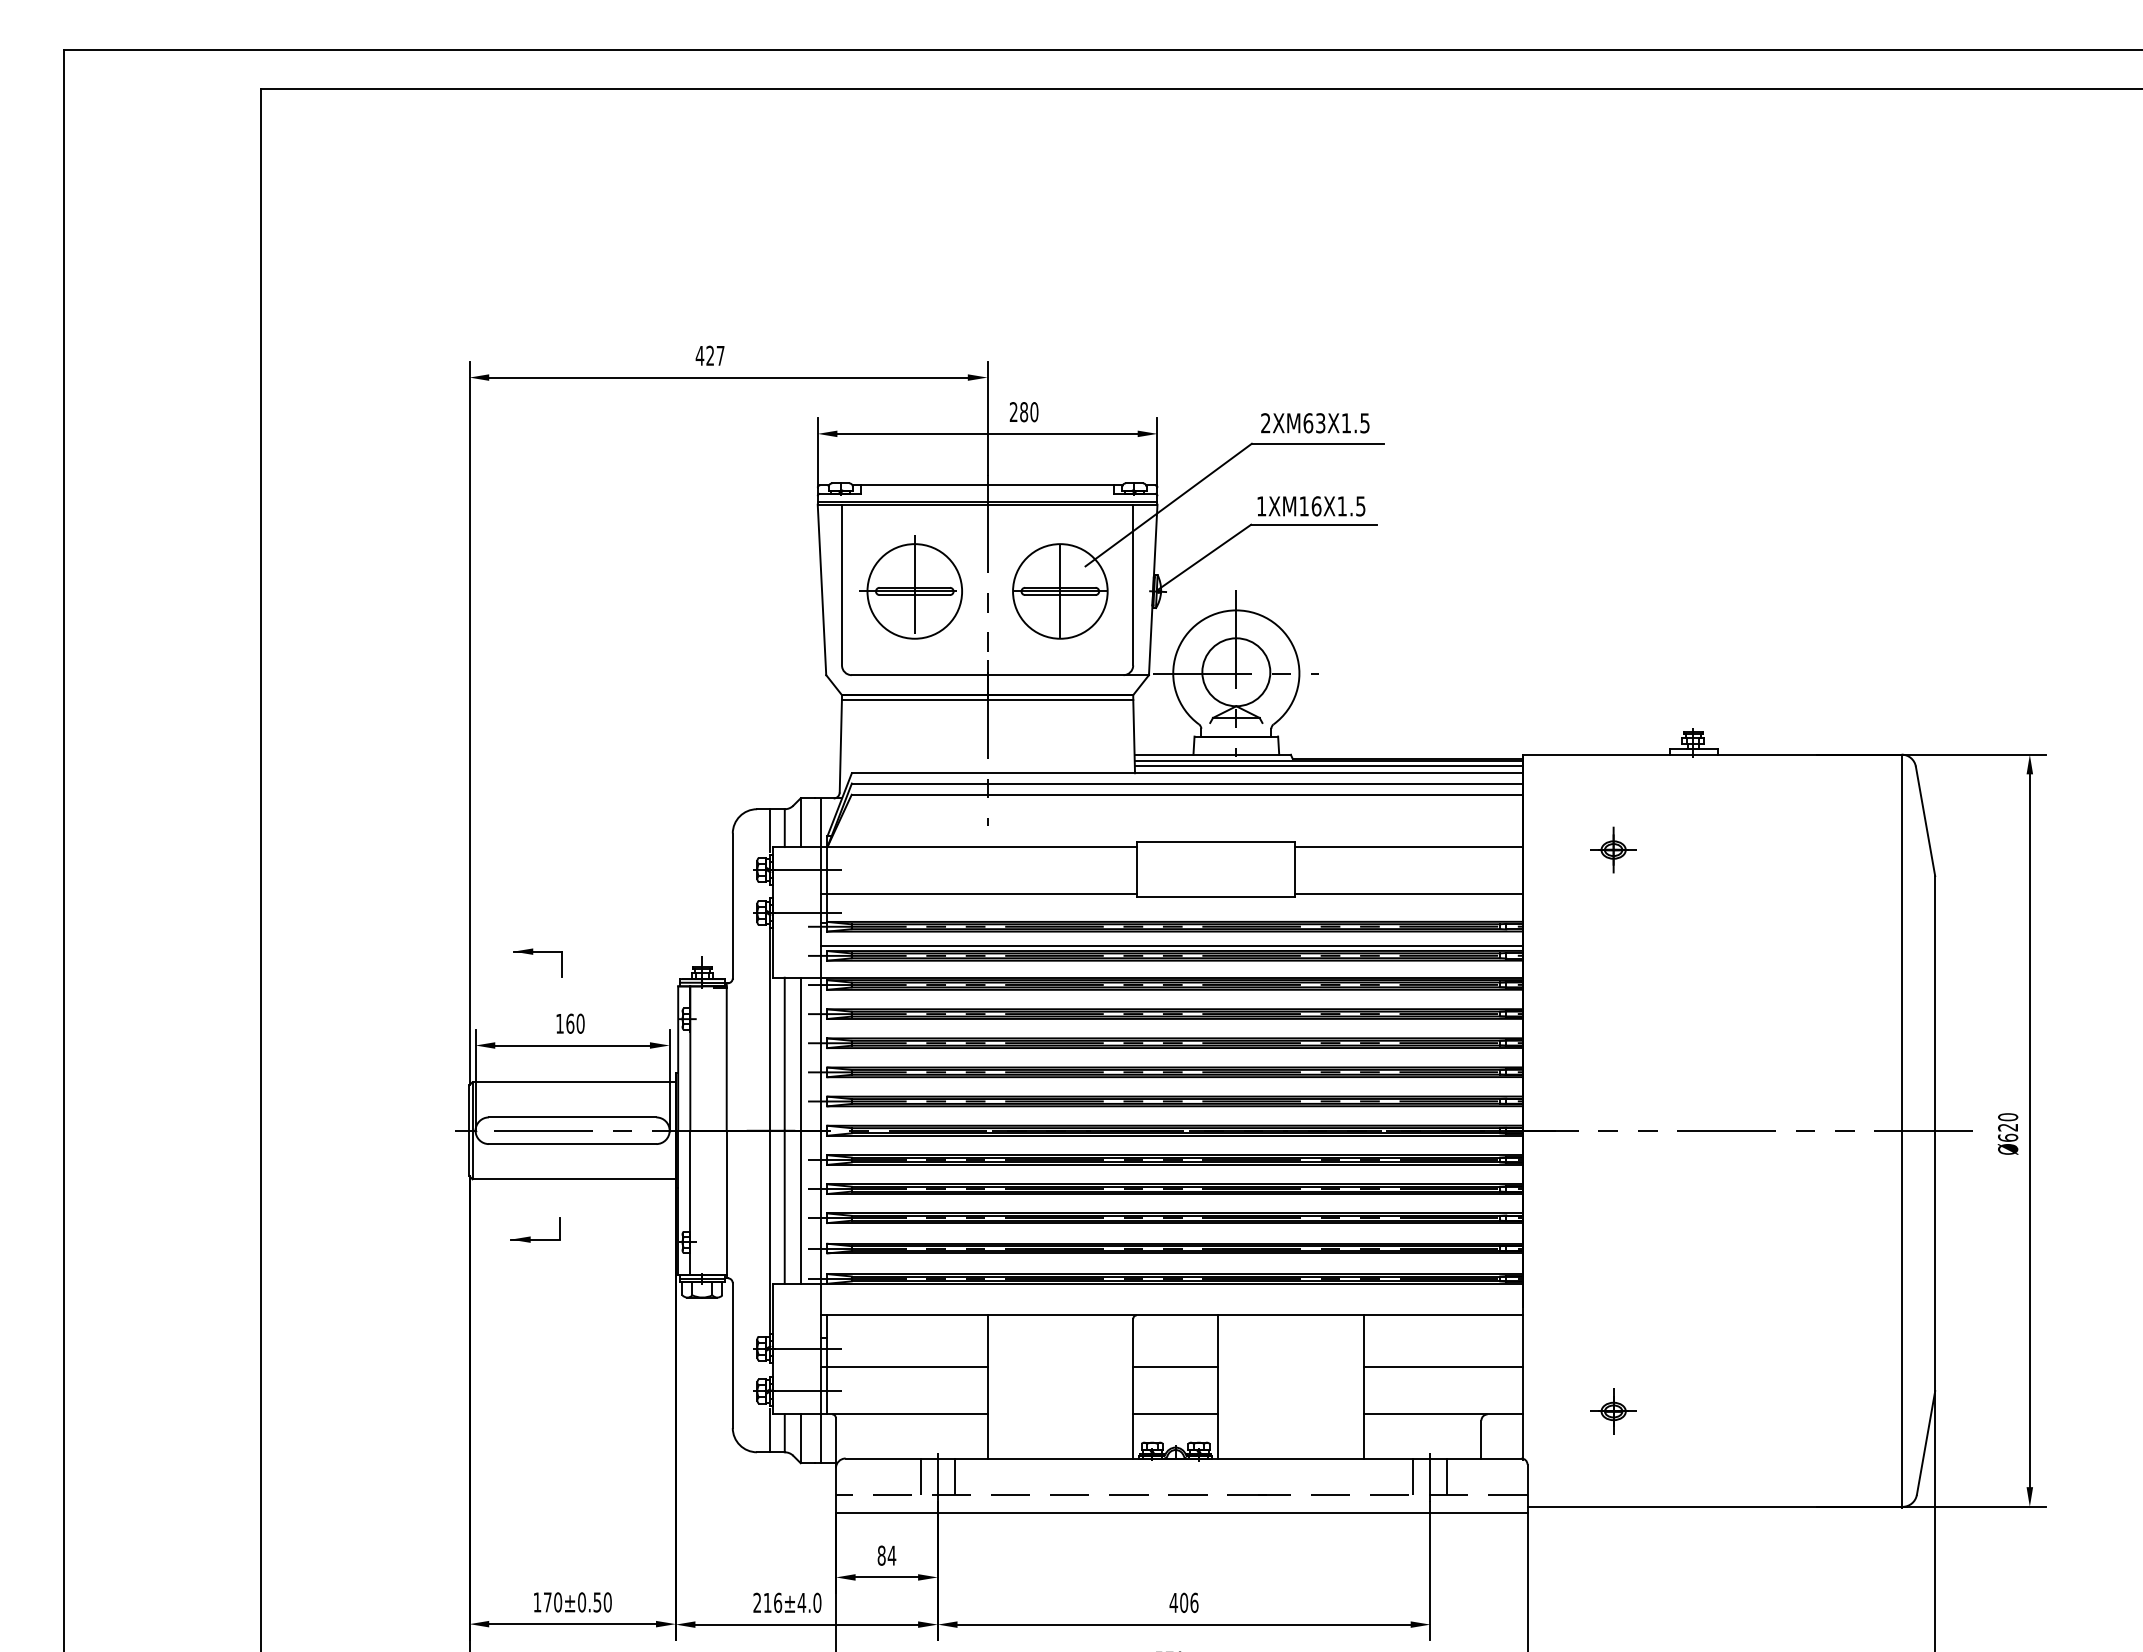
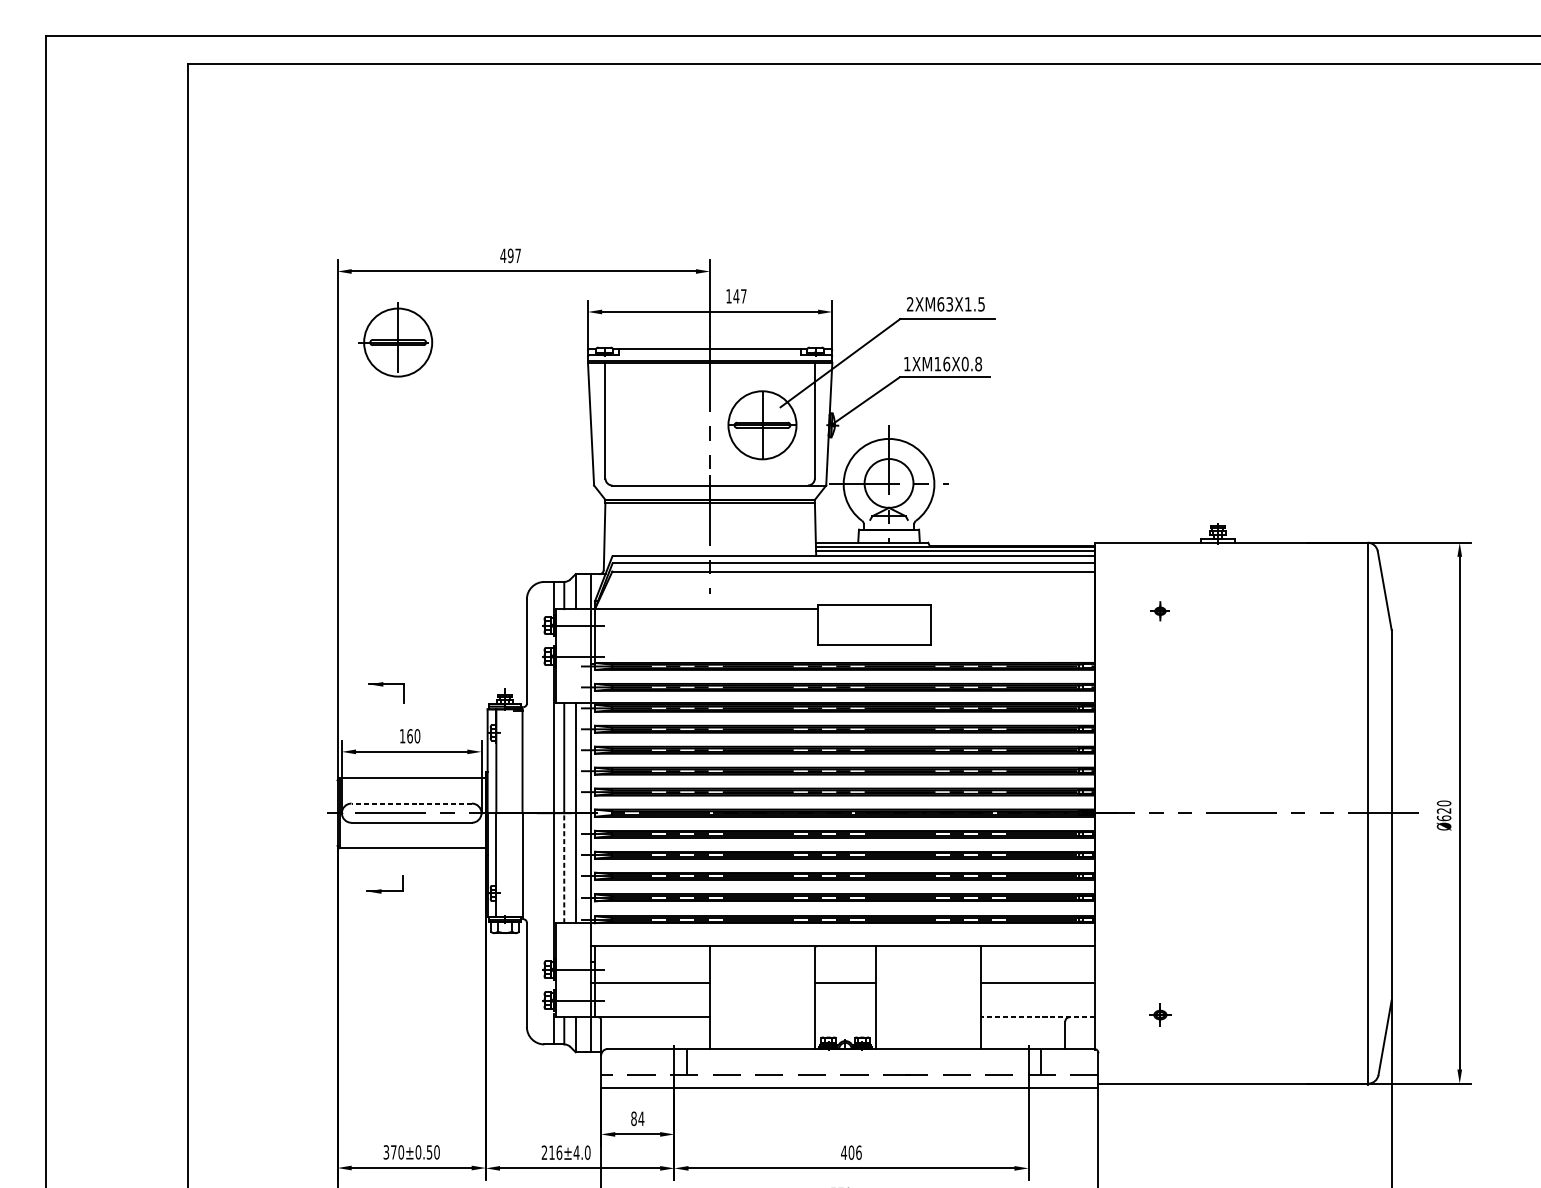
text: (710, 355) -> (510, 255), 427 -> 497
text: (1023, 412) -> (735, 296), 280 -> 147
text: (1351, 506) -> (971, 364), 1XM16X1.5 -> 1XM16X0.8
part: (910, 587) -> (395, 339), moved
line: (1408, 847) -> (1012, 609), removed
part: (1613, 849) -> (1160, 610), size x0.6
line: (978, 894) -> (703, 643), removed
line: (1408, 894) -> (1012, 643), removed
line: (1171, 946) -> (842, 680), removed
line: (572, 1117) -> (411, 803), solid -> dashed
line: (784, 1207) -> (564, 868), solid -> dashed
part: (1613, 1411) -> (1160, 1015), size x0.7
line: (1175, 1414) -> (845, 1017), removed
line: (1442, 1414) -> (1037, 1017), solid -> dashed
line: (920, 1476) -> (661, 1061), removed
line: (1413, 1476) -> (1016, 1061), removed
text: (537, 1602) -> (386, 1152), 170 -> 370

